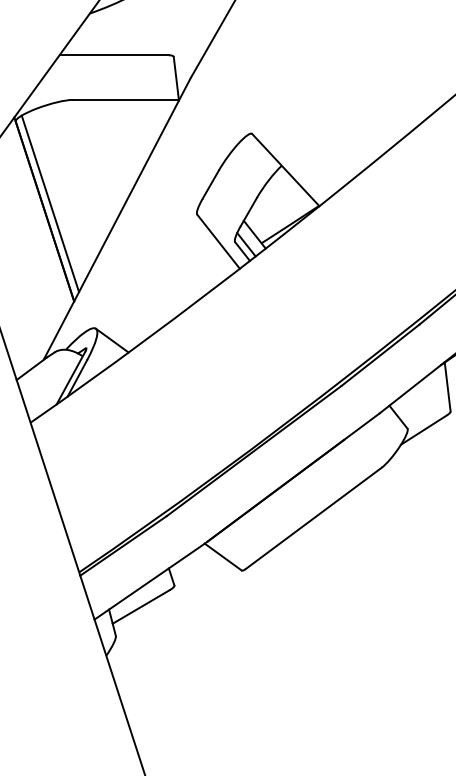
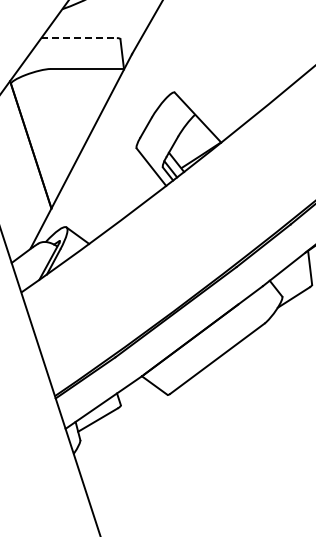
line: (114, 55) -> (79, 38), solid -> dashed
line: (49, 203) -> (34, 140), removed

